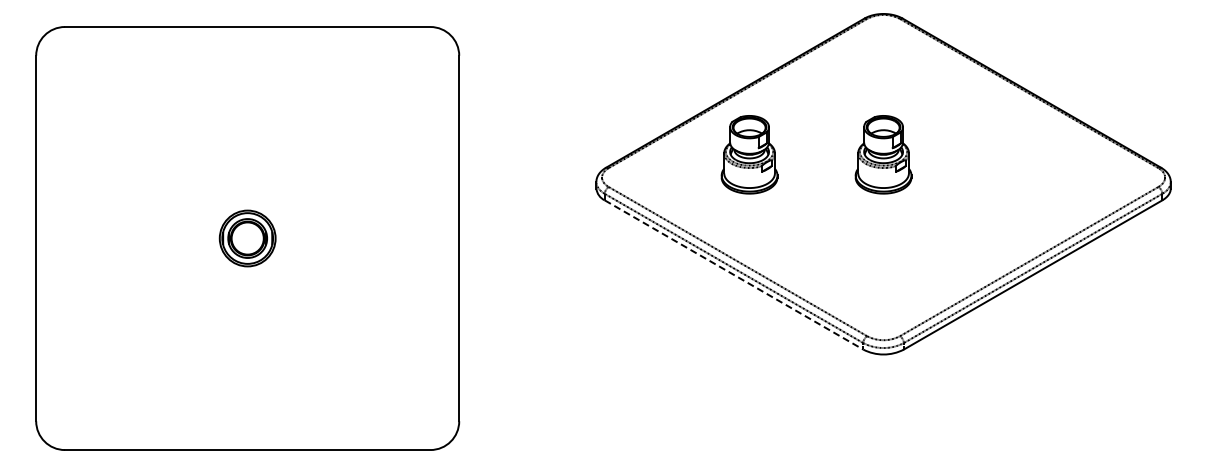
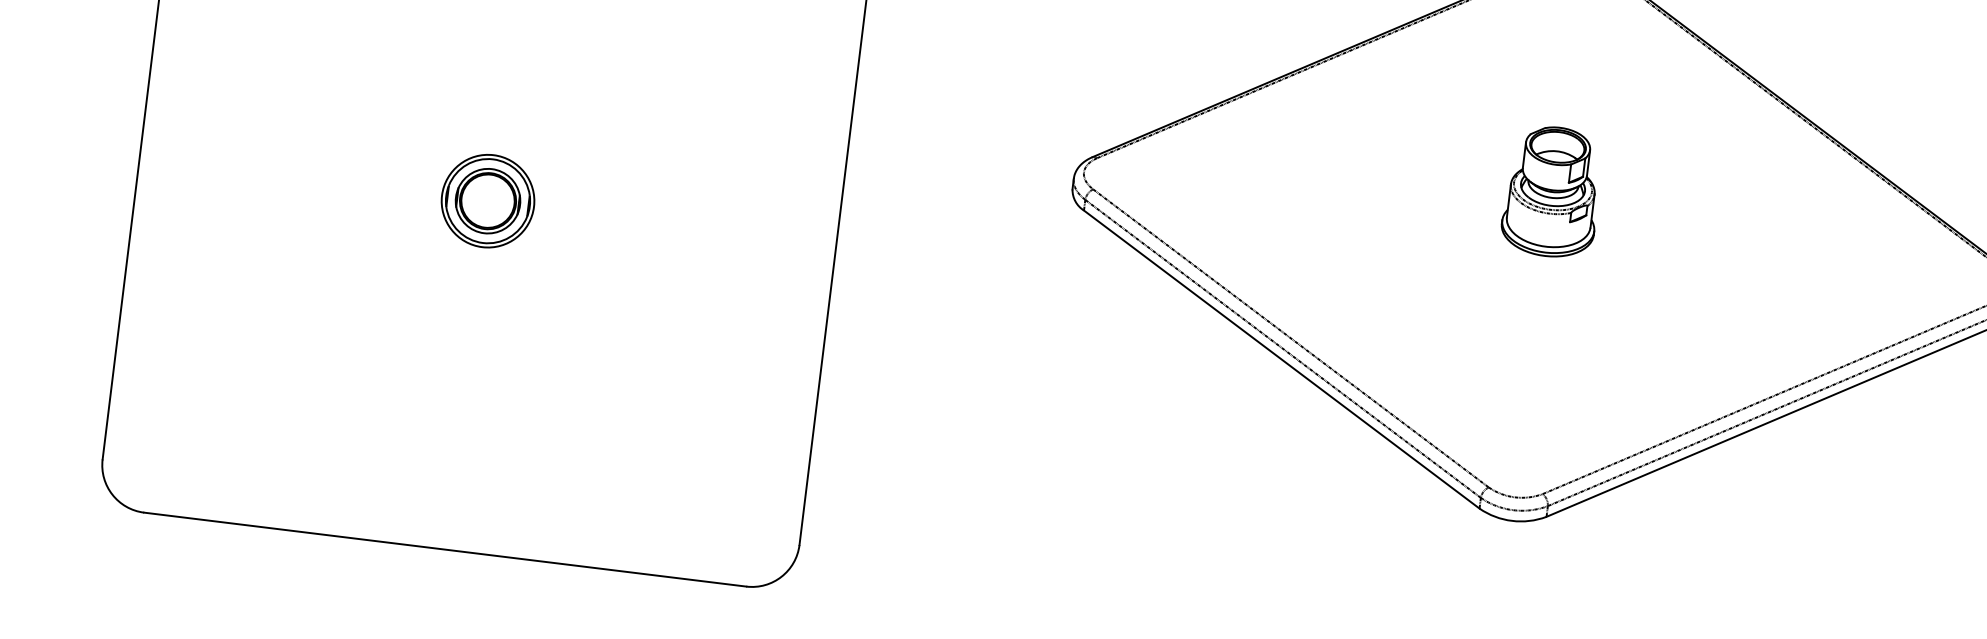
part: (749, 154) -> (1331, 164), removed
line: (734, 275) -> (1282, 360), dashed -> solid

